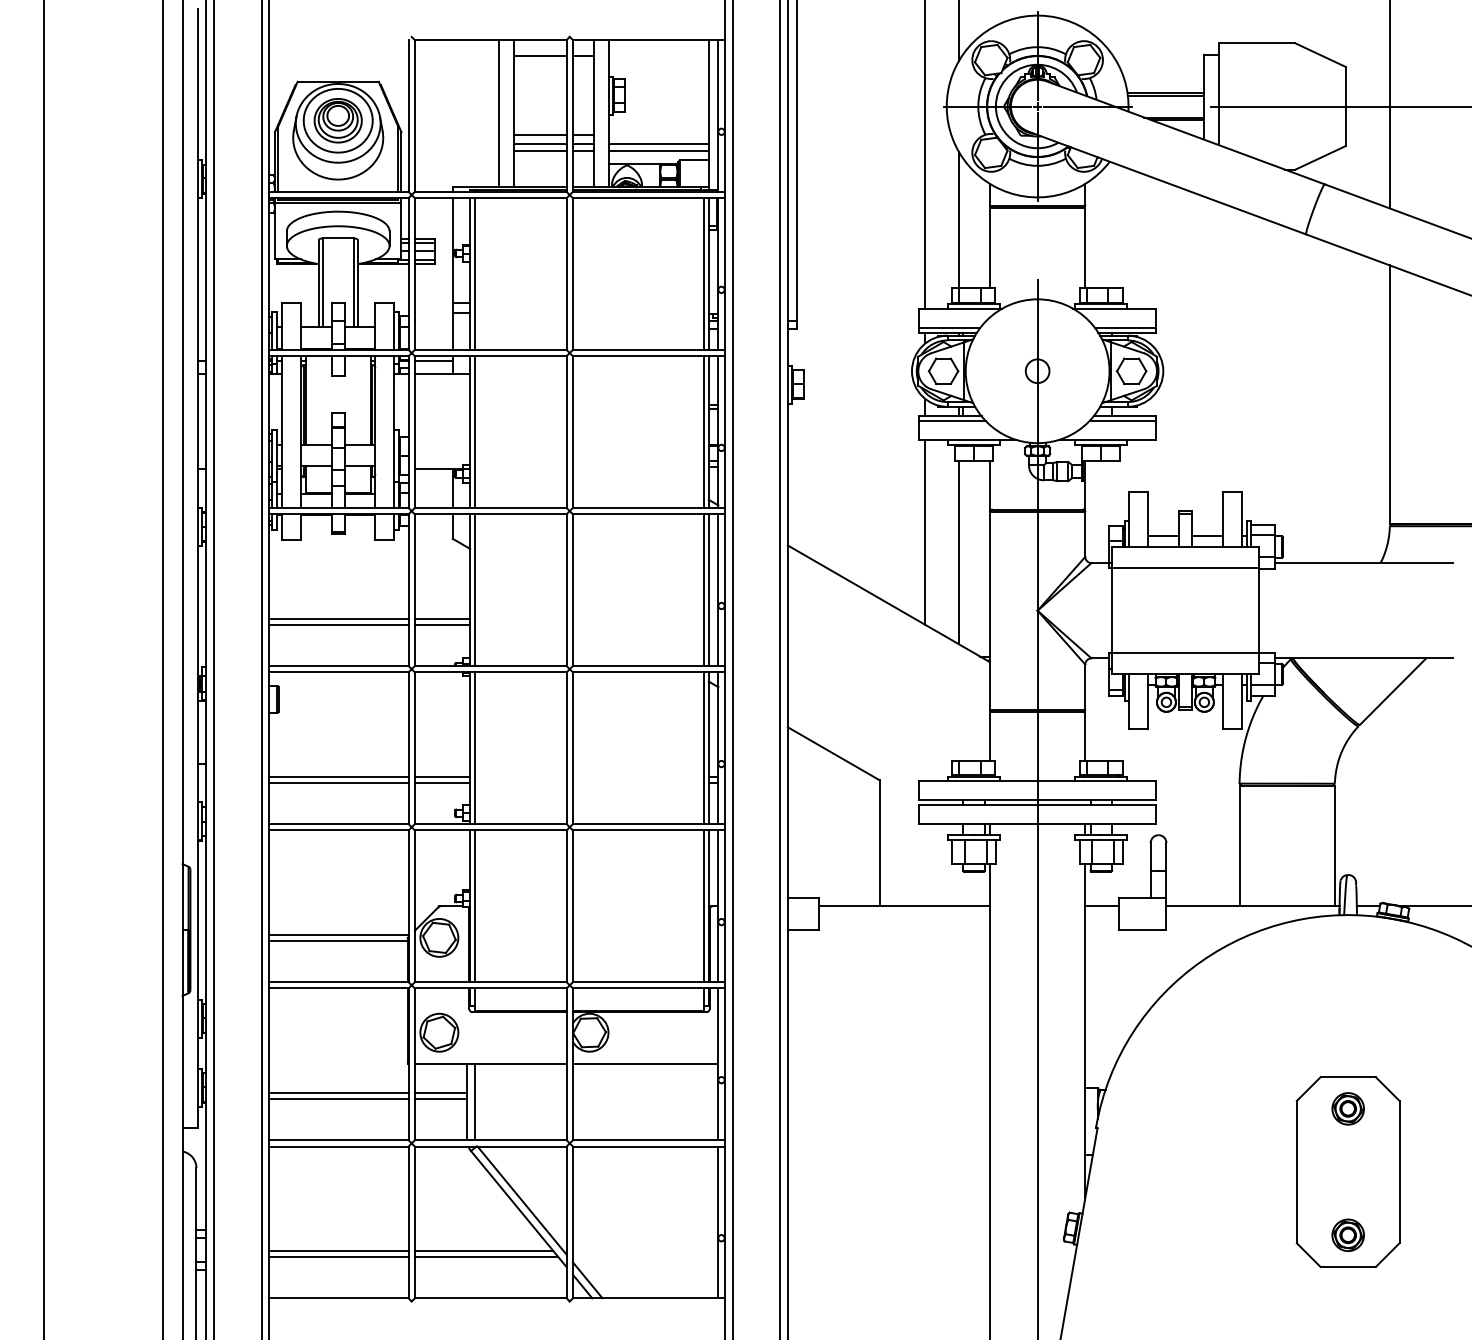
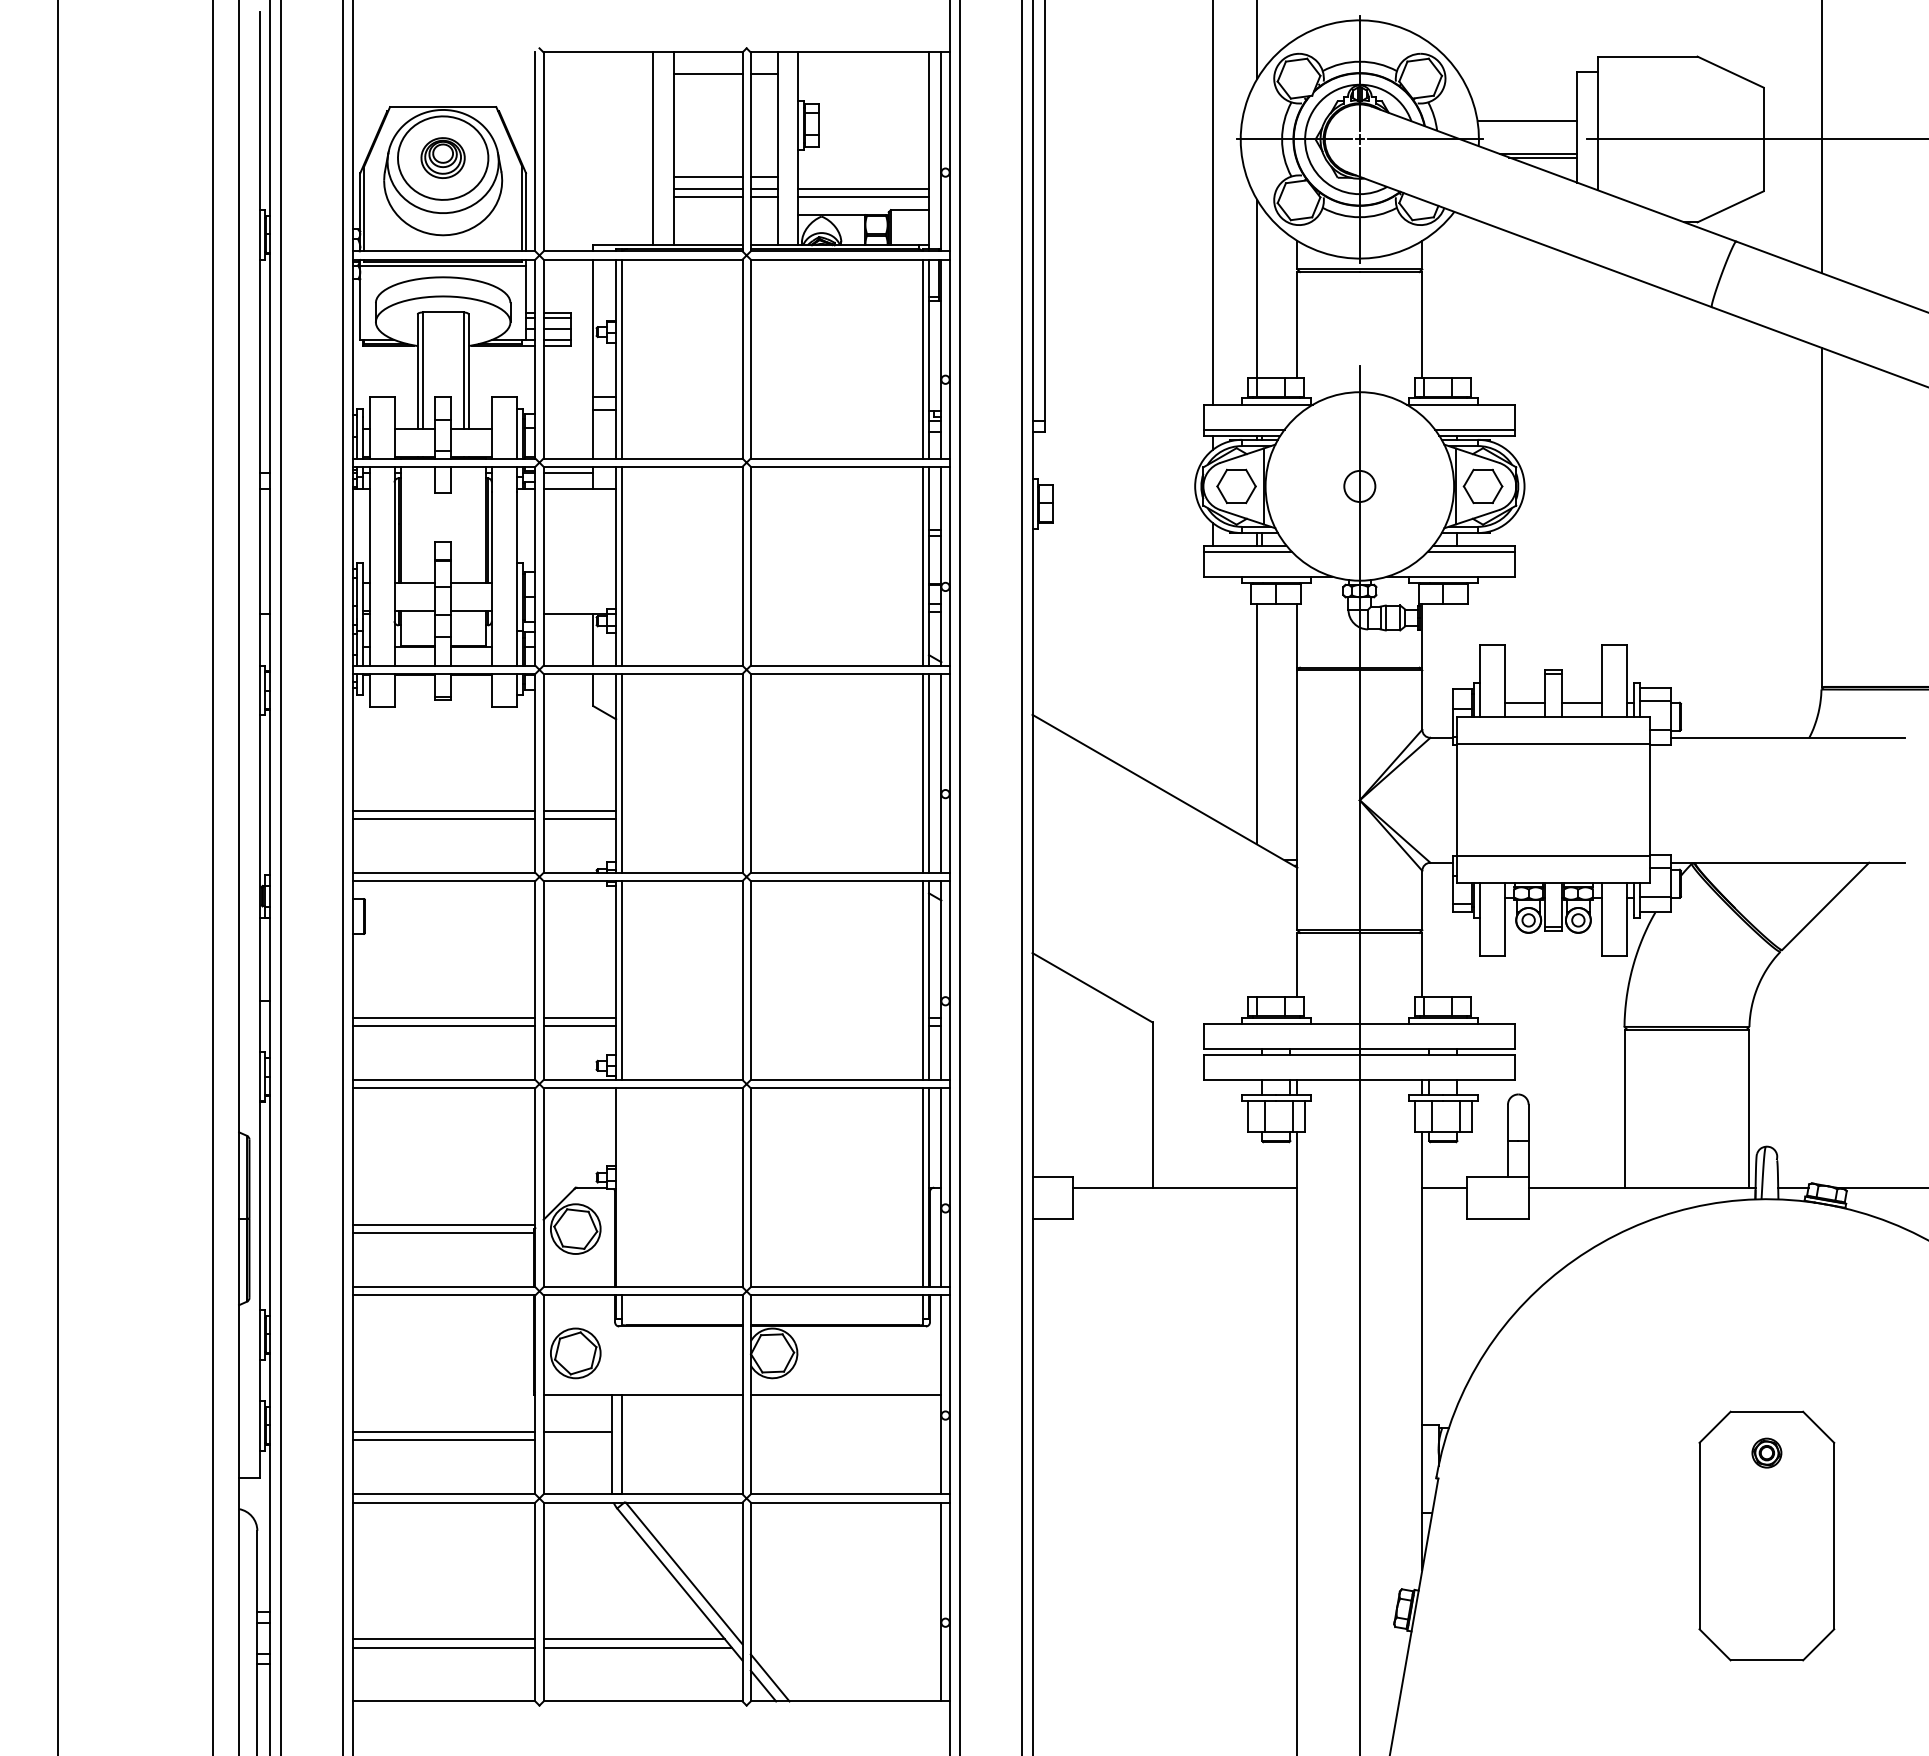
line: (1165, 95) -> (1527, 125), removed
part: (337, 120) -> (442, 157), size x0.7
line: (925, 532) -> (1212, 697), removed
line: (475, 906) -> (622, 1187), removed
line: (440, 1099) -> (577, 1440), removed
part: (1347, 1108) -> (1766, 1452), size x0.7
part: (1347, 1235) -> (1766, 1618), removed

